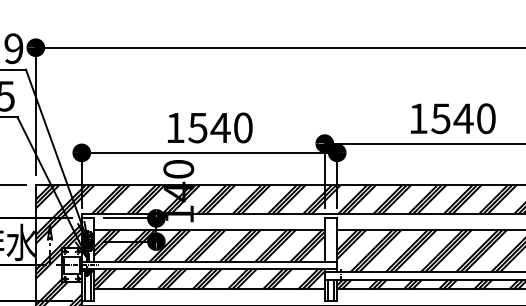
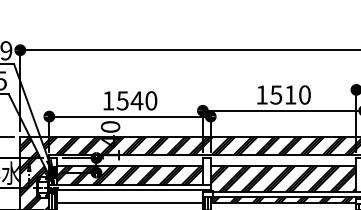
text: (463, 117) -> (290, 94), 1540 -> 1510
hatch: (66, 211) -> (39, 153), removed
hatch: (208, 277) -> (129, 195), removed

